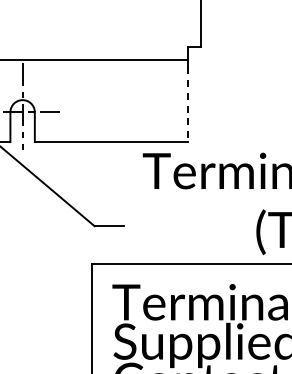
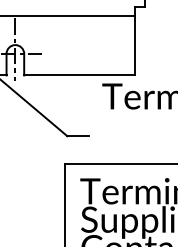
line: (188, 104) -> (135, 48), dashed -> solid

